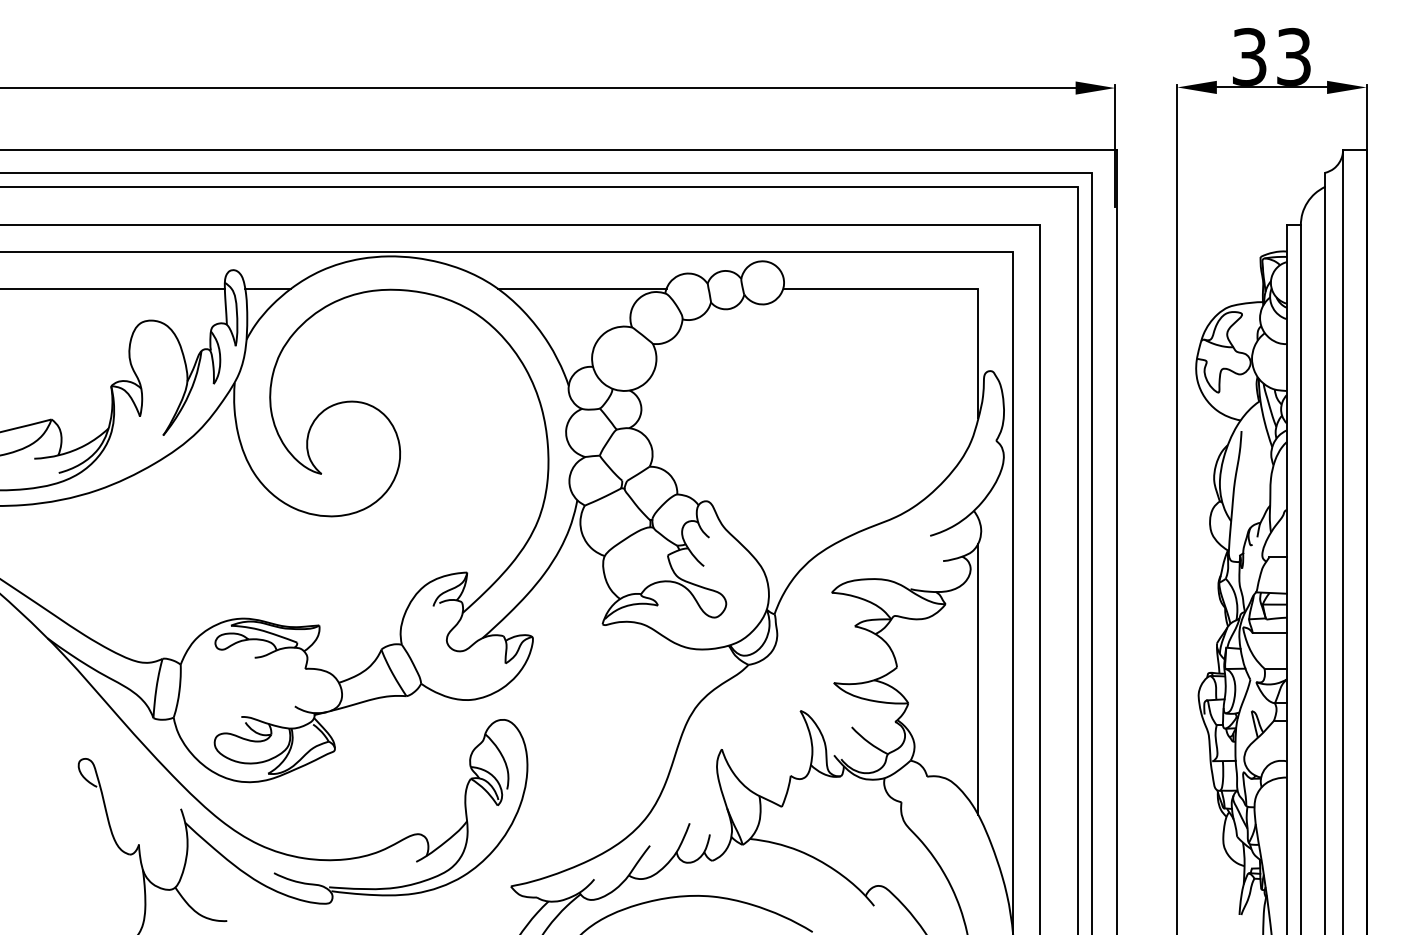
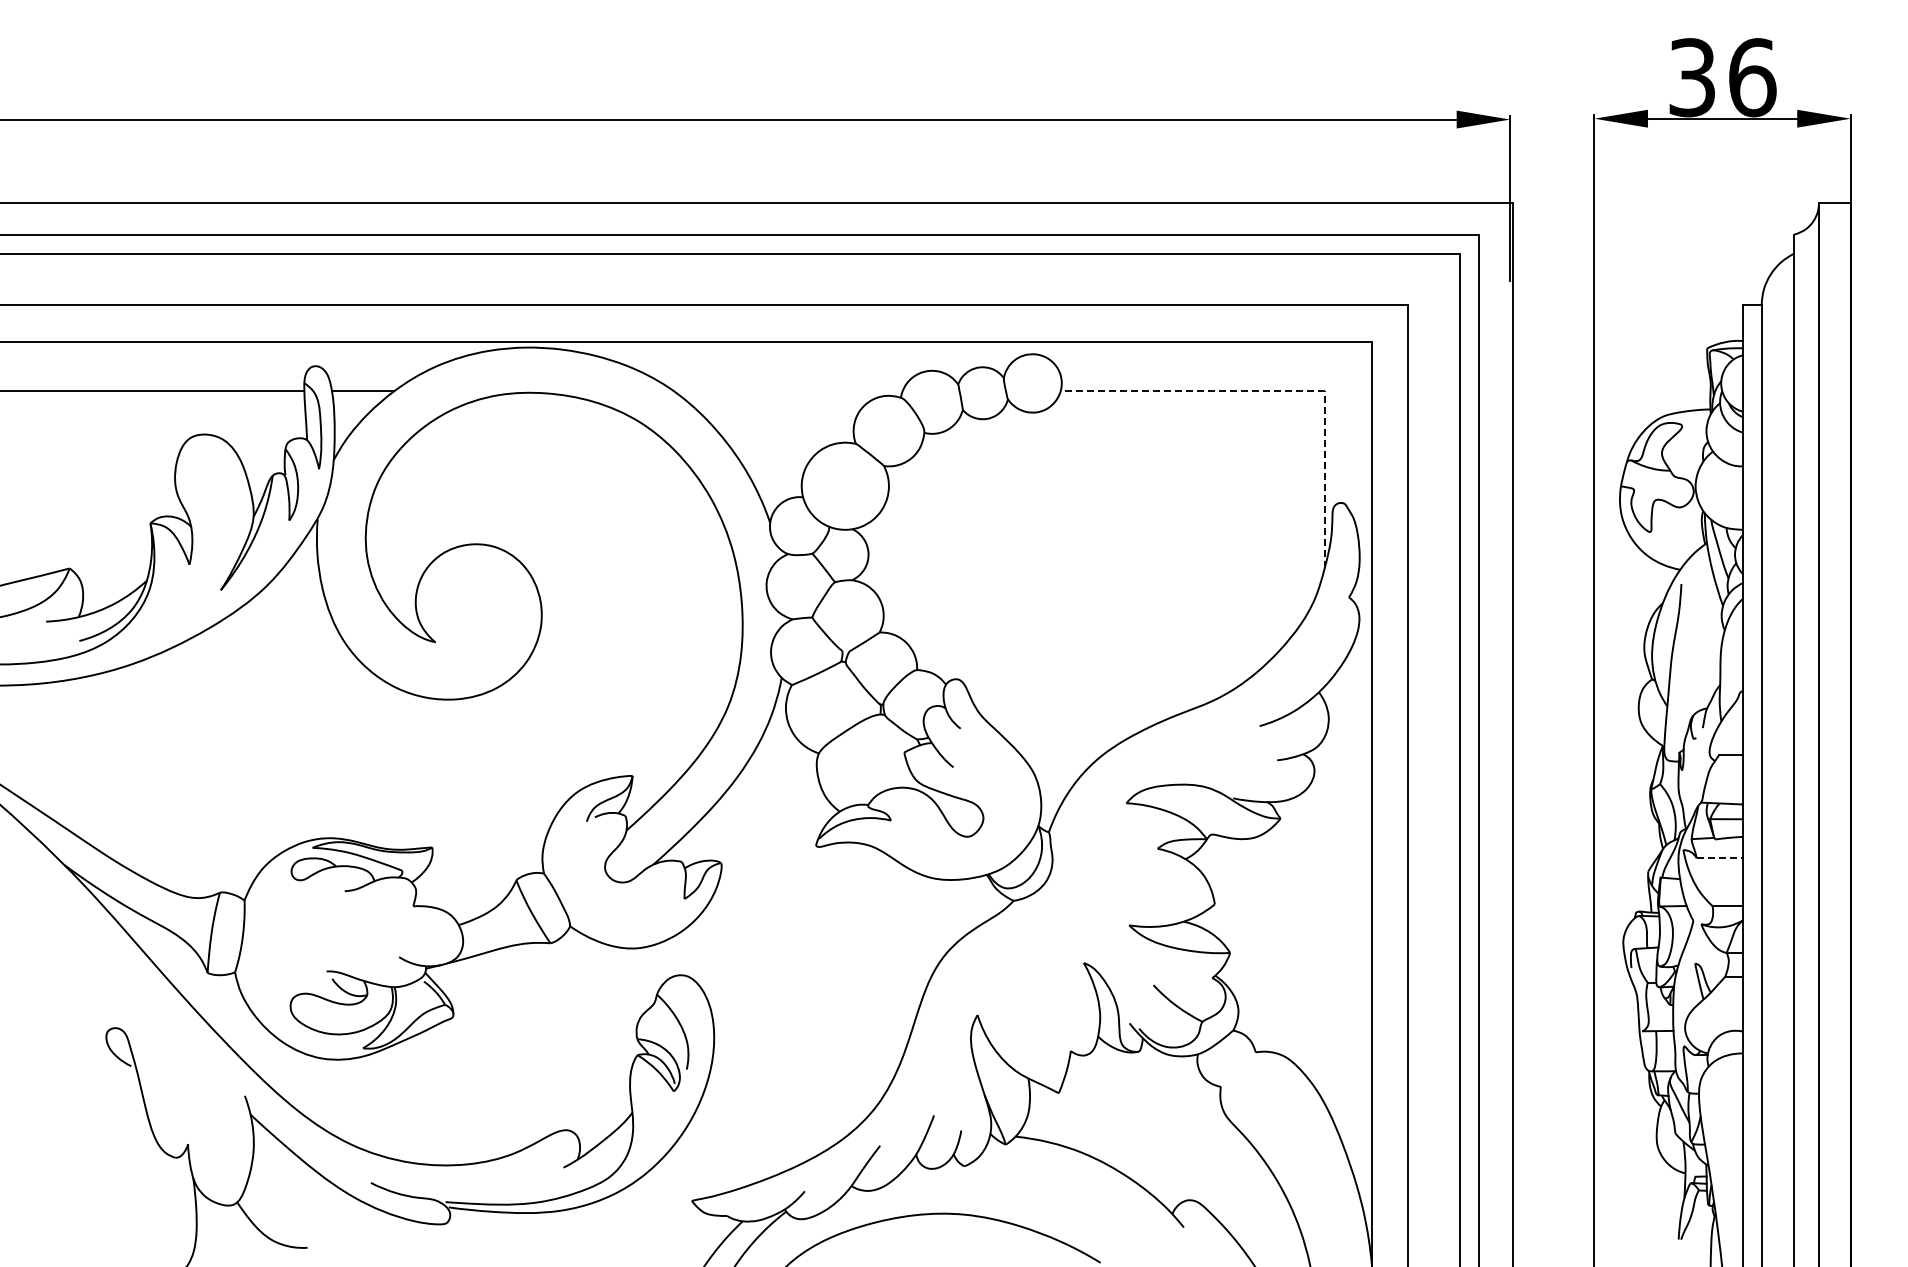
text: (1294, 57) -> (1752, 77), 33 -> 36
line: (582, 288) -> (788, 391), removed
line: (945, 288) -> (1280, 391), solid -> dashed
line: (1269, 633) -> (1719, 858), solid -> dashed
line: (978, 678) -> (1324, 919), removed

